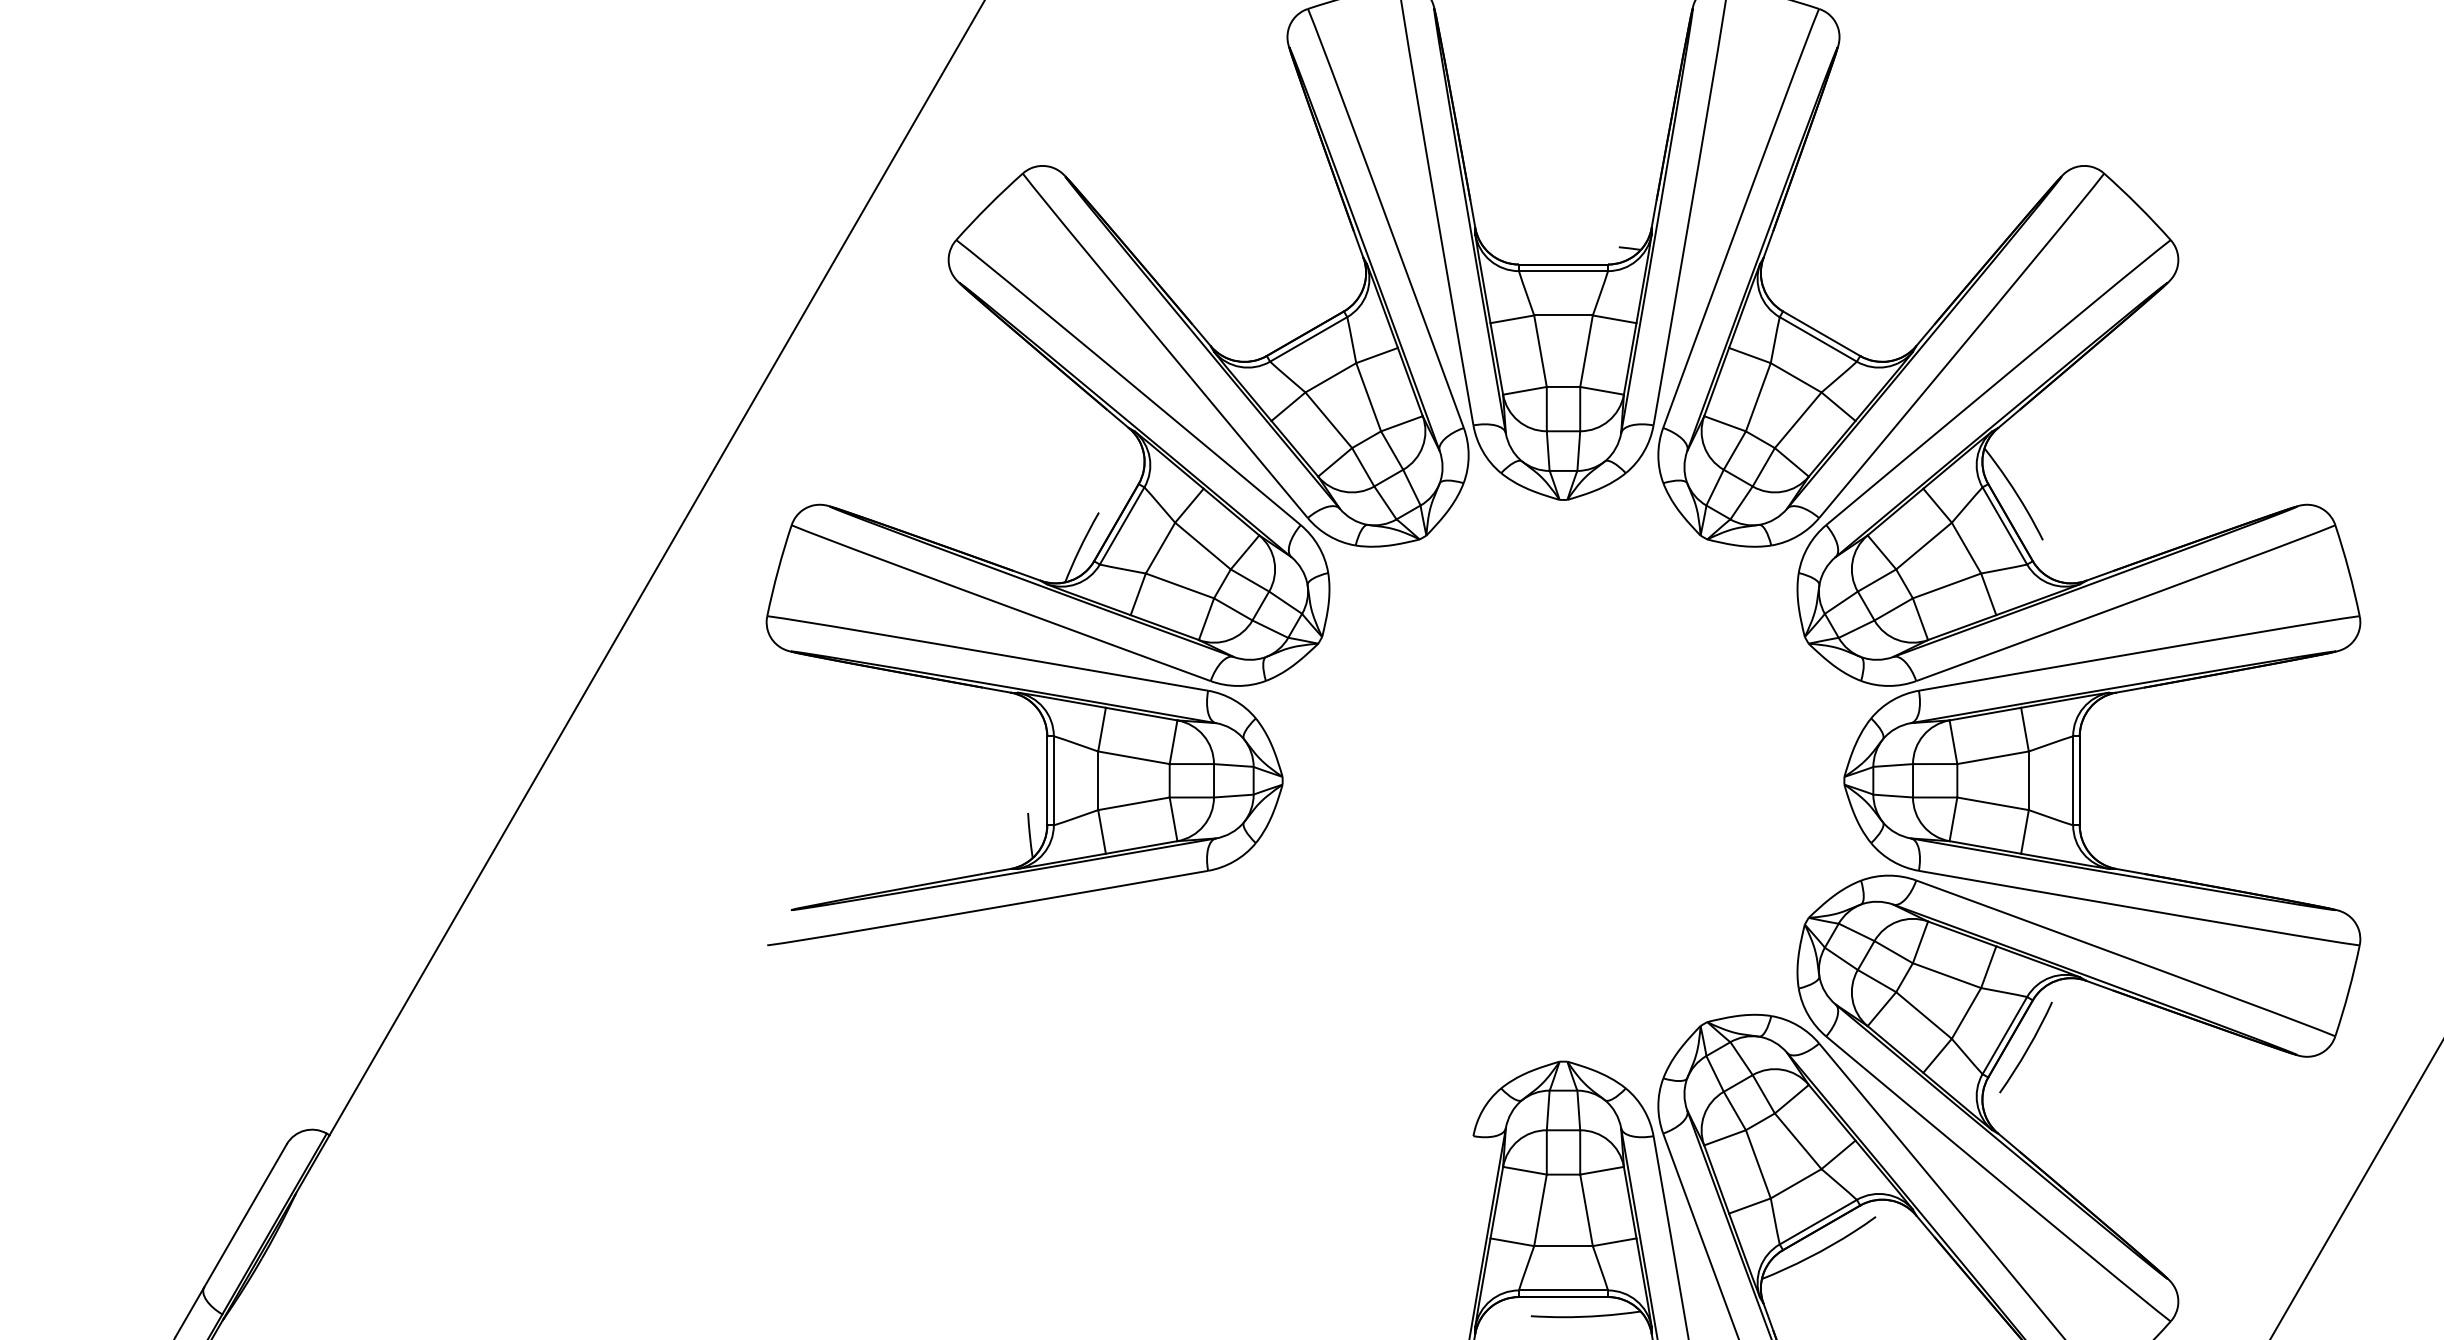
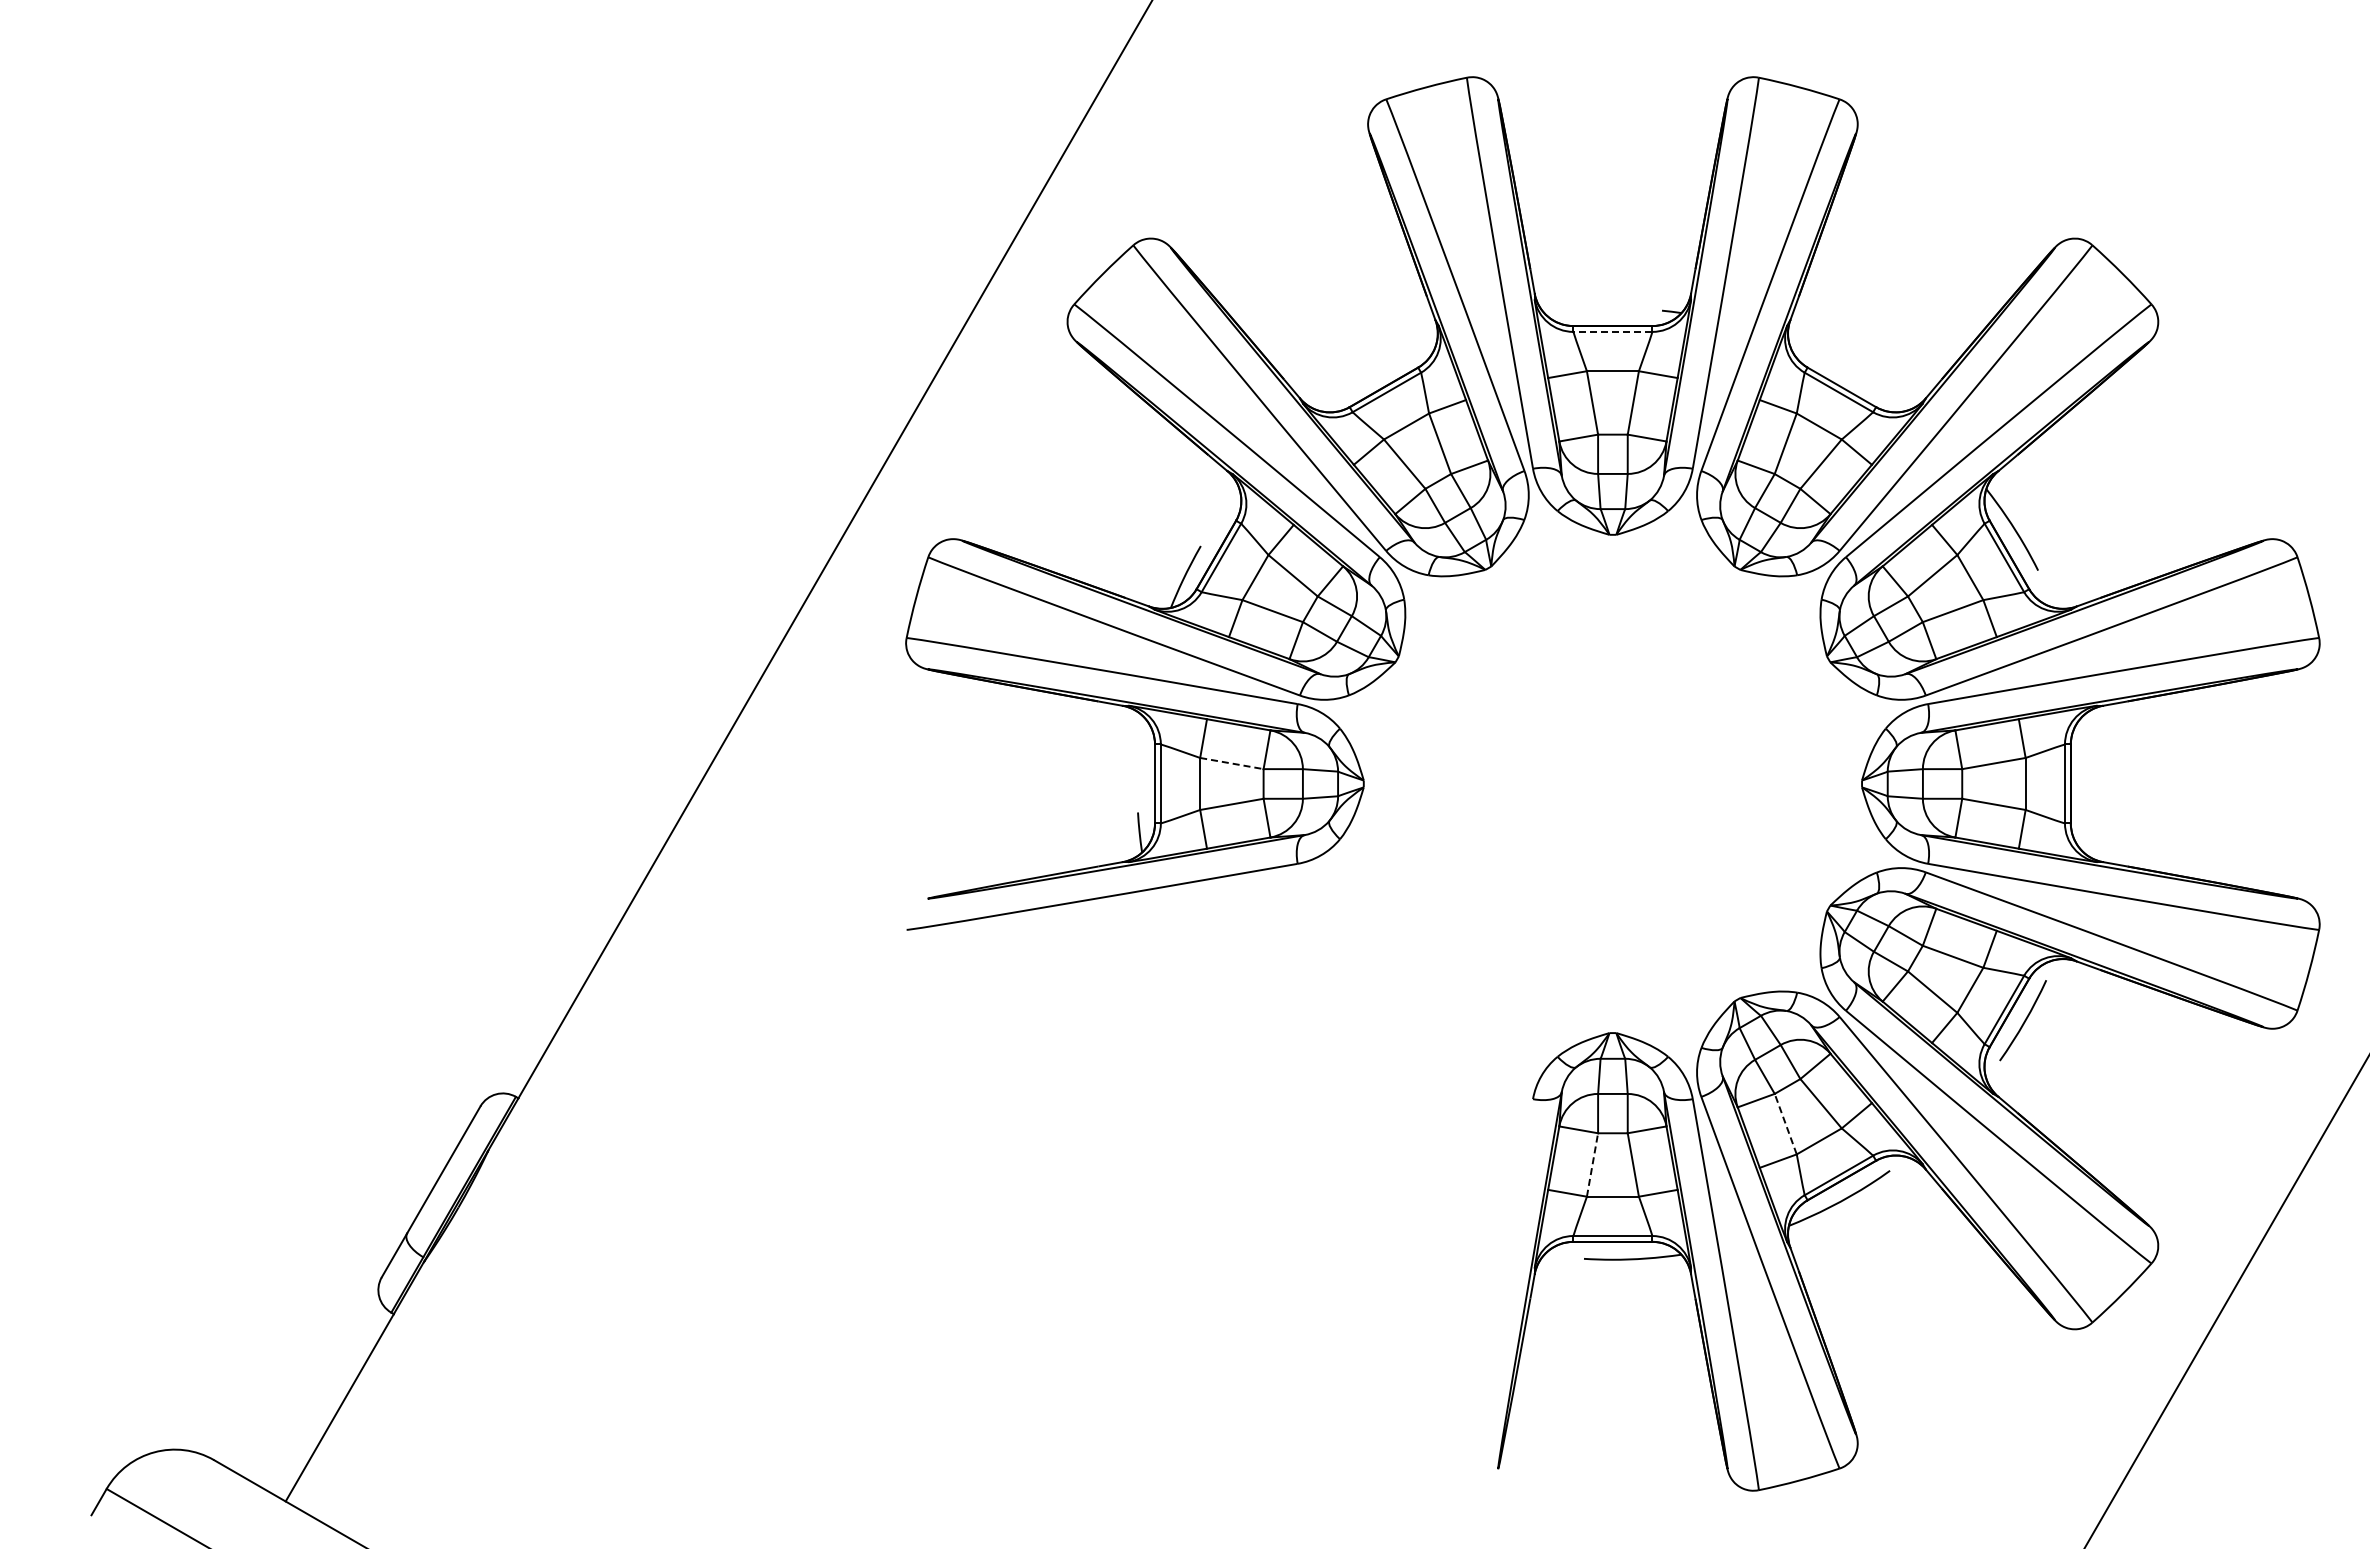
line: (1563, 270) -> (1612, 331), solid -> dashed
line: (1134, 757) -> (1232, 763), solid -> dashed
line: (1758, 1163) -> (1785, 1123), solid -> dashed
line: (1540, 1209) -> (1592, 1164), solid -> dashed

